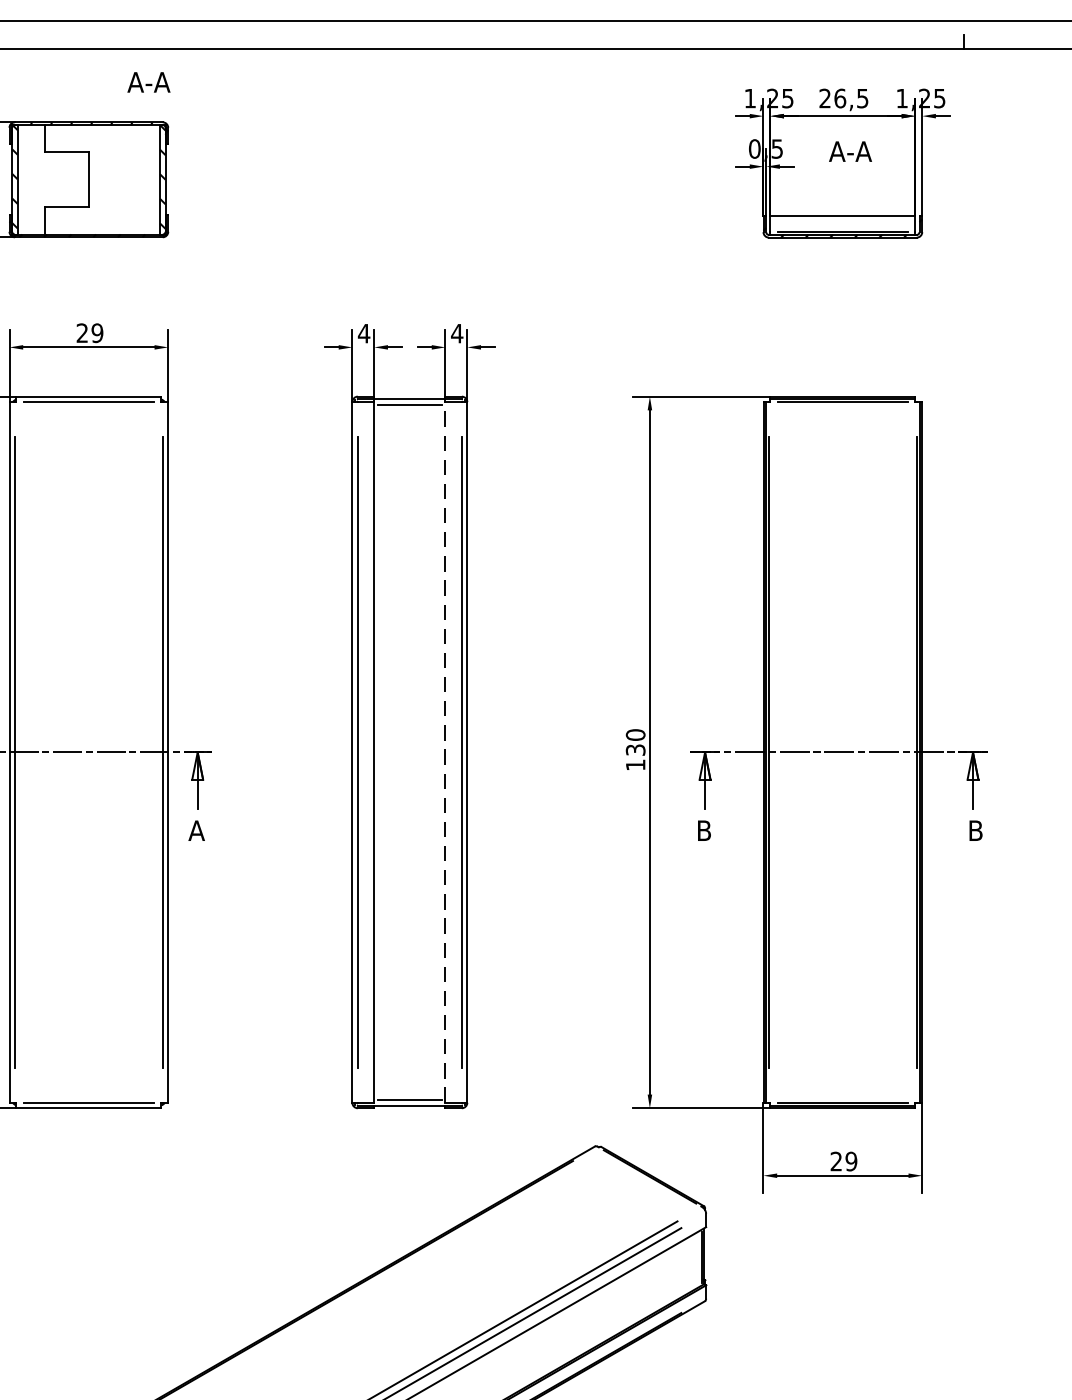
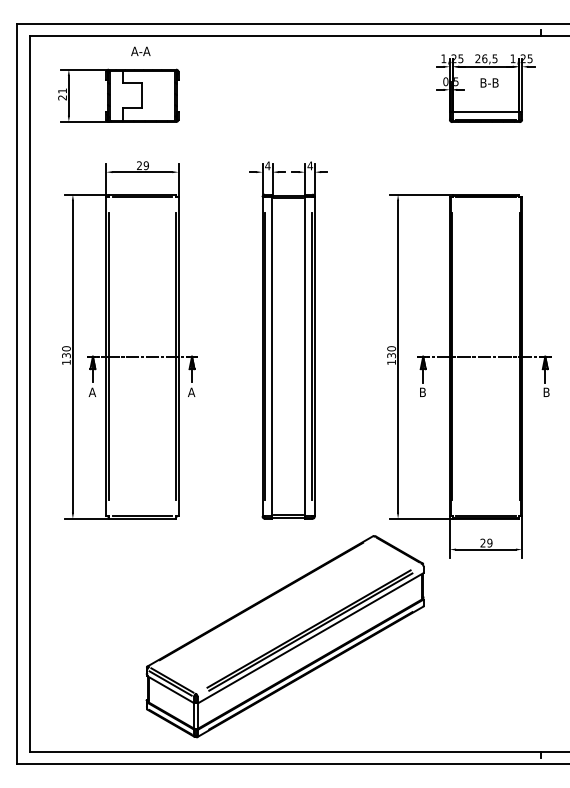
text: (148, 82) -> (140, 51), moved
text: (850, 150) -> (489, 82), A-A -> B-B
line: (444, 751) -> (304, 356), dashed -> solid

